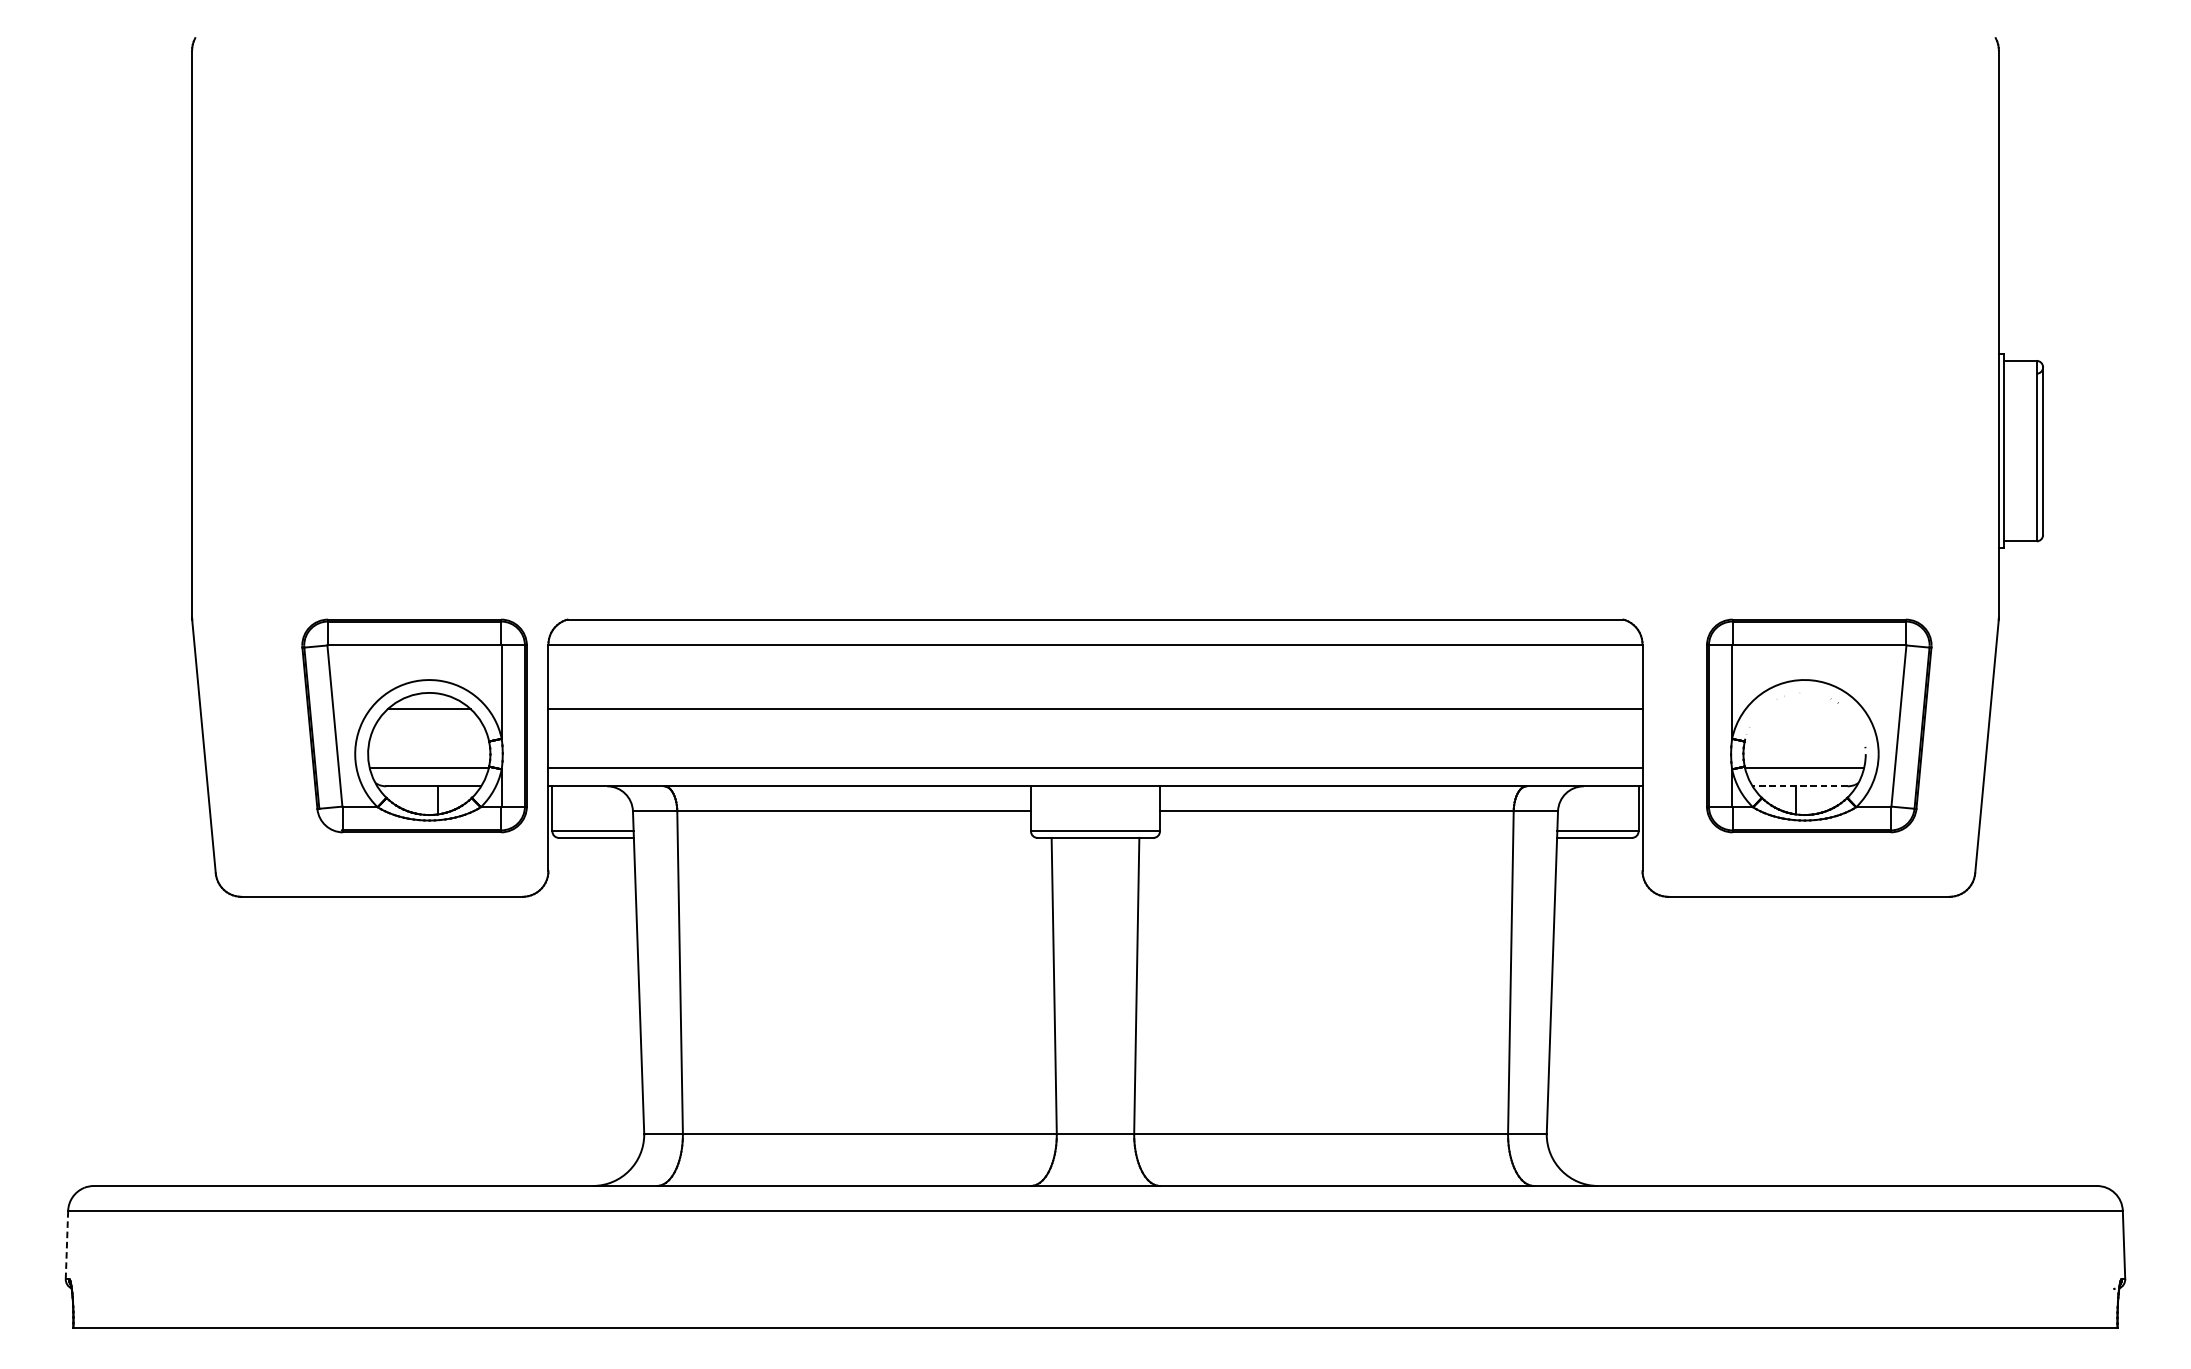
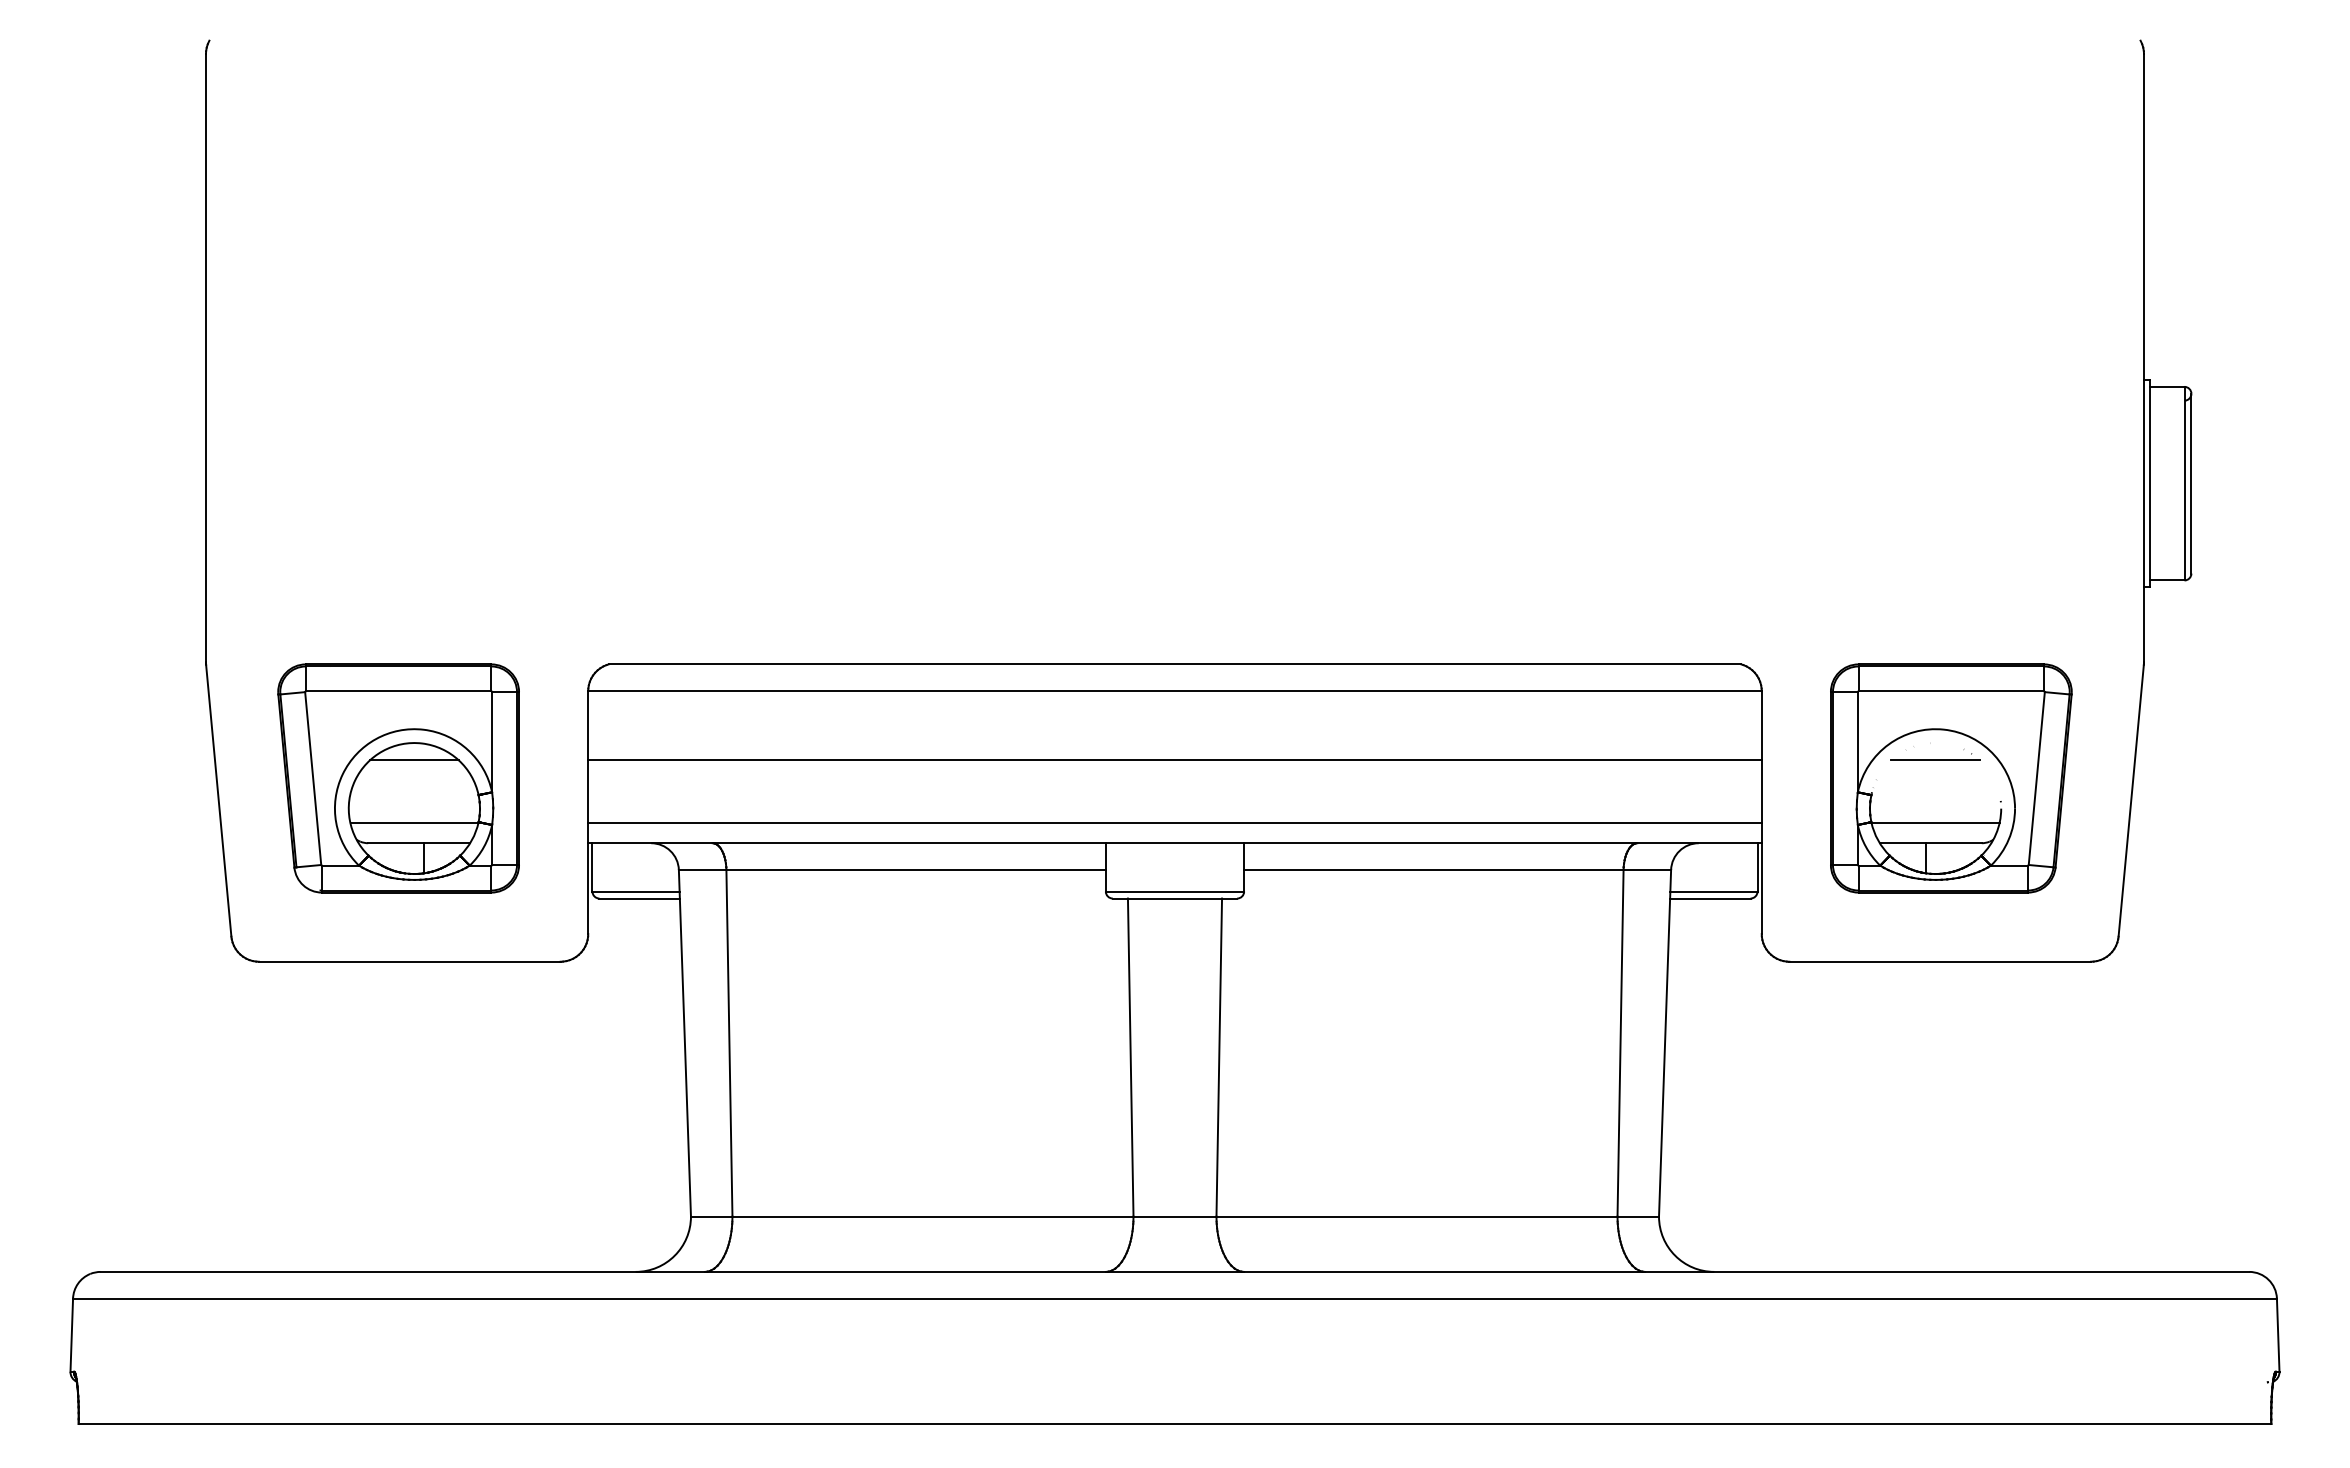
line: (1804, 709) -> (1935, 760), added
part: (414, 725) -> (398, 778), moved
line: (1799, 786) -> (1930, 843), dashed -> solid
line: (66, 1245) -> (71, 1335), dashed -> solid

